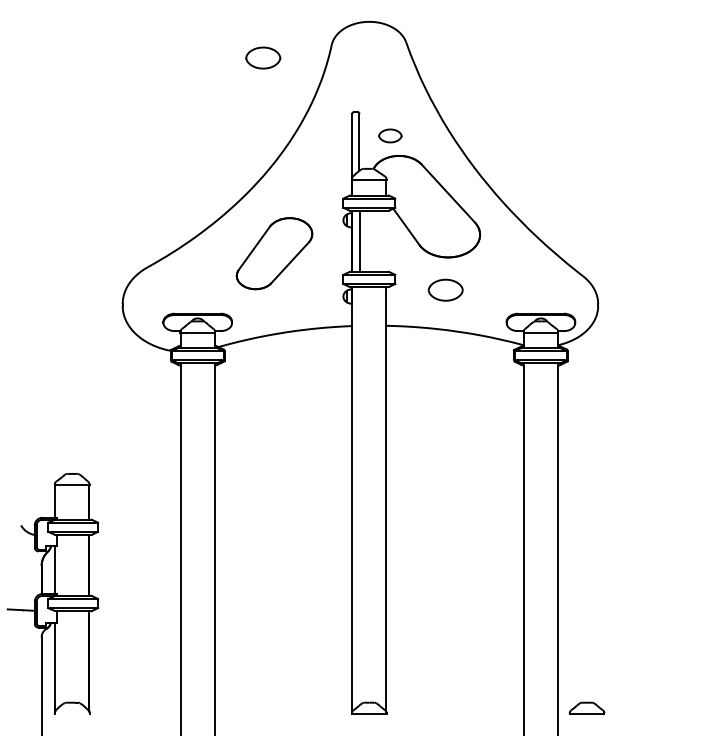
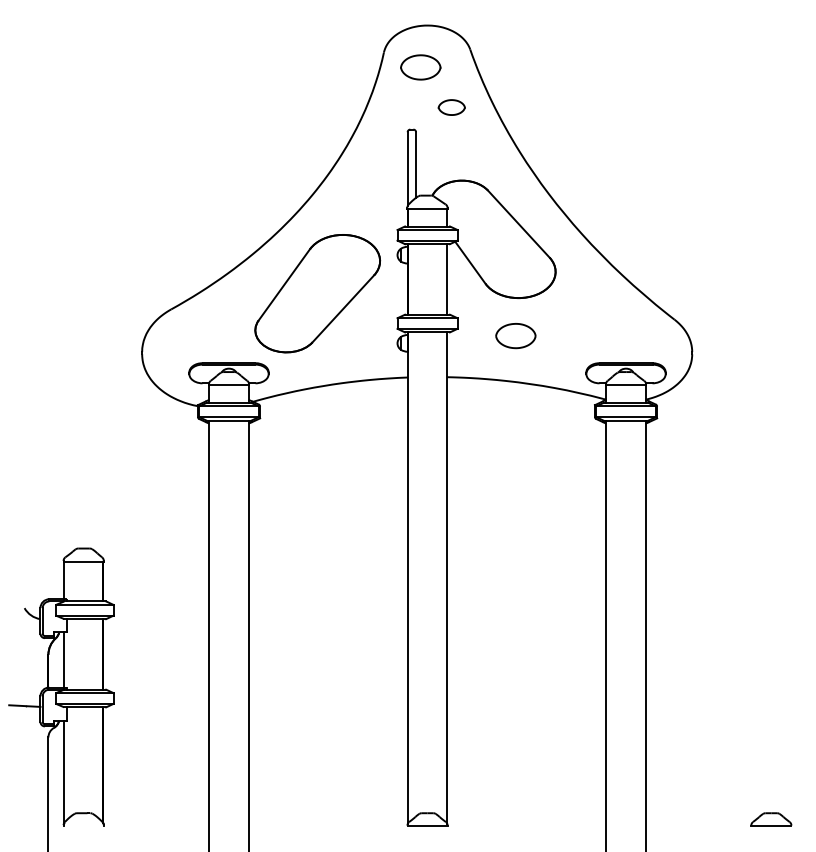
part: (263, 58) -> (420, 67), moved
part: (390, 135) -> (451, 107), moved
line: (360, 241) -> (447, 279), moved
part: (274, 253) -> (317, 293), size x1.43
part: (587, 708) -> (771, 819), moved

